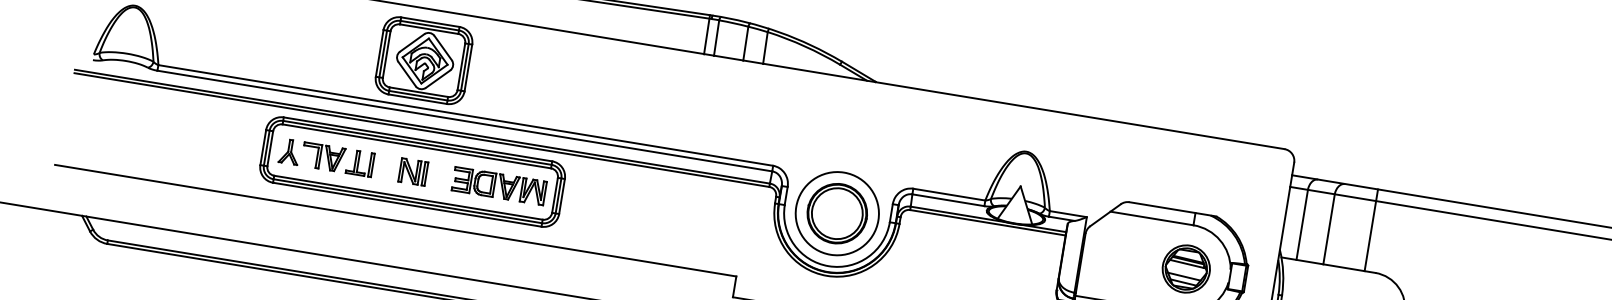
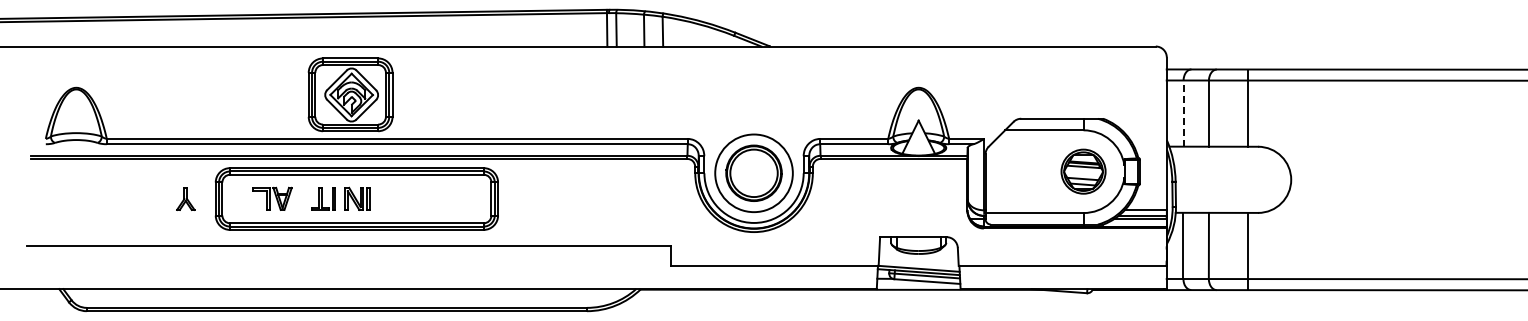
part: (289, 151) -> (185, 198), moved
part: (360, 162) -> (323, 198), moved
part: (499, 185) -> (438, 198), removed
line: (1302, 224) -> (1183, 113), solid -> dashed

